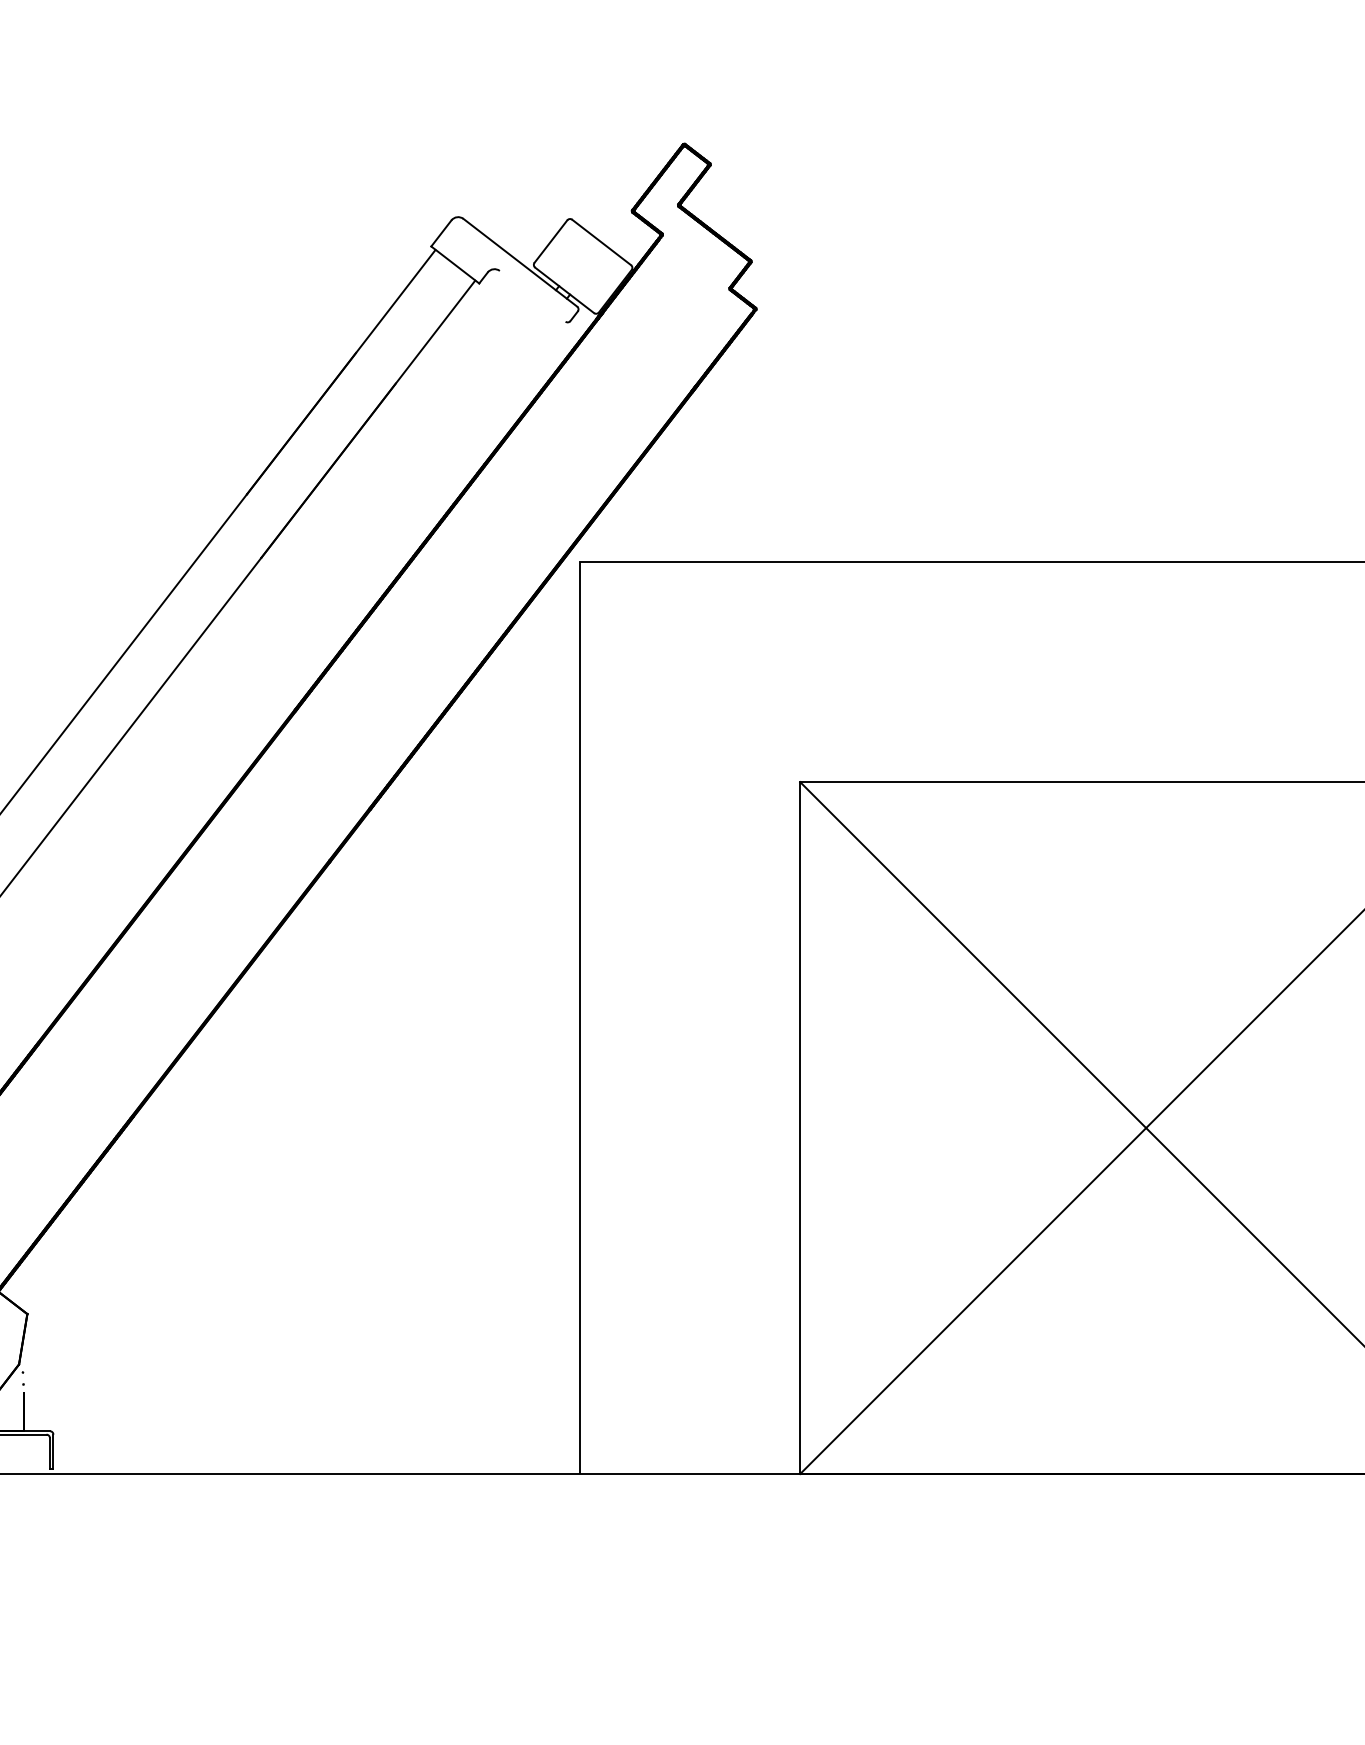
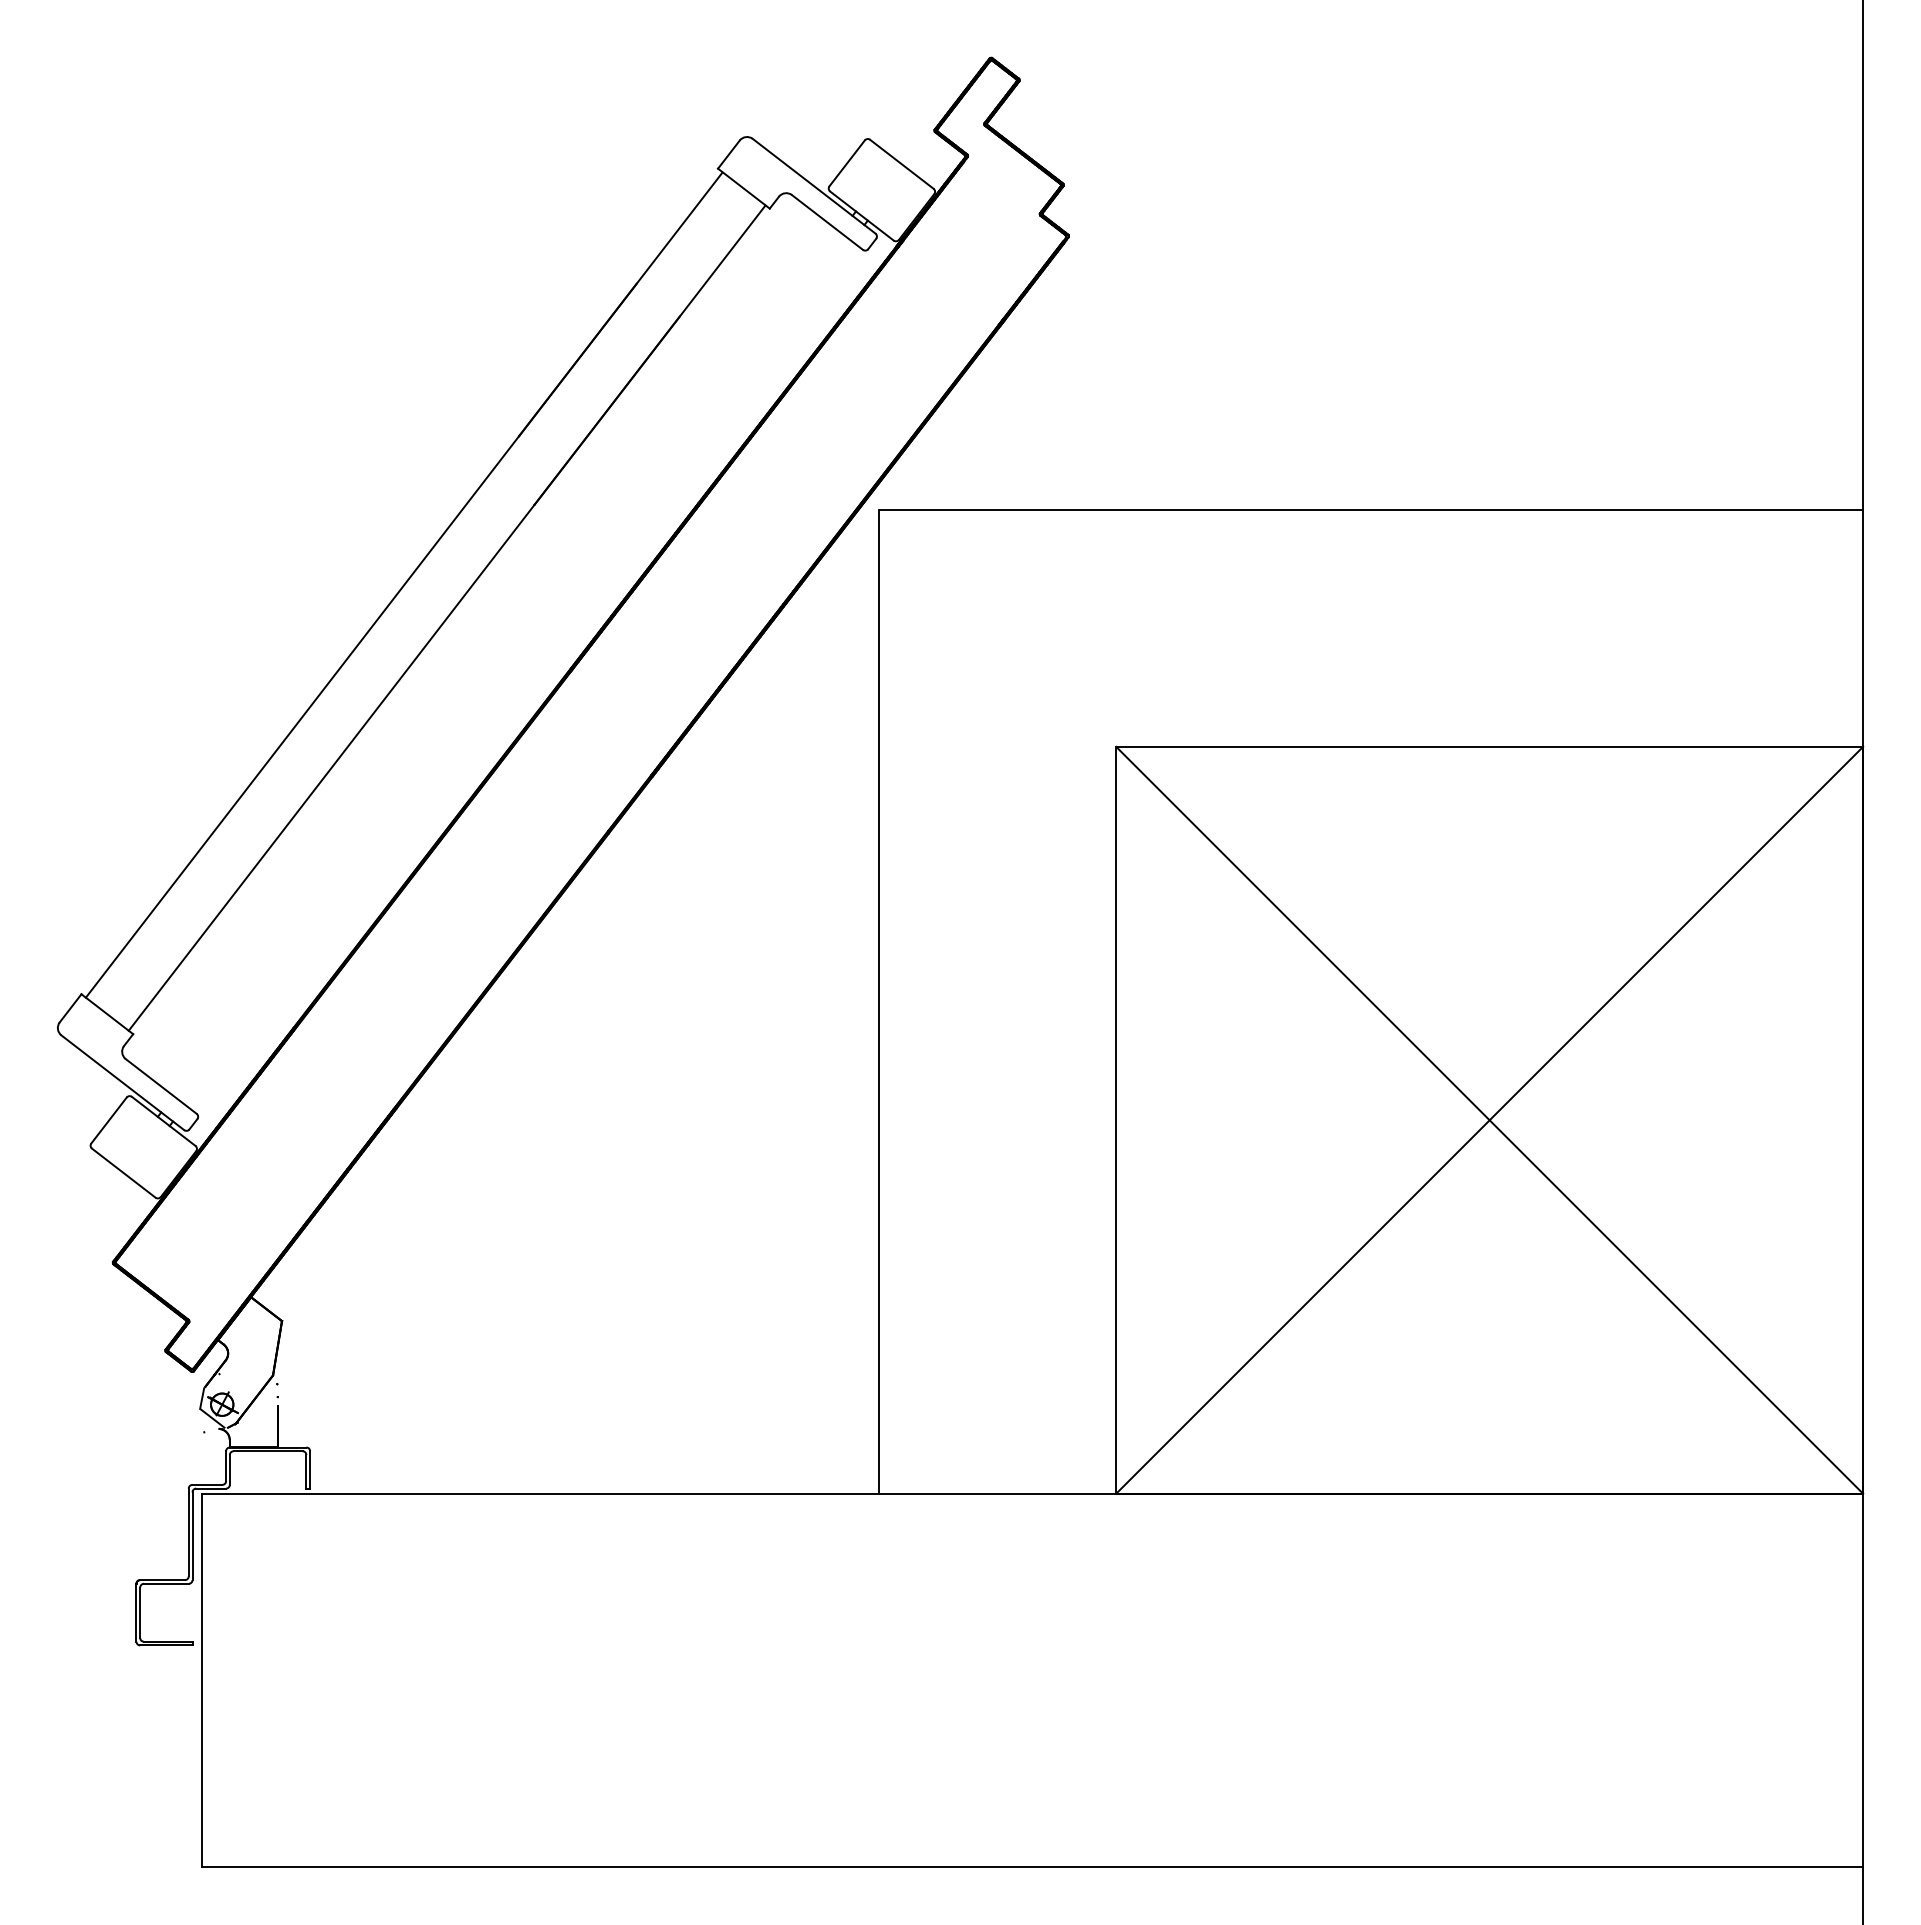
line: (532, 296) -> (827, 222), added

